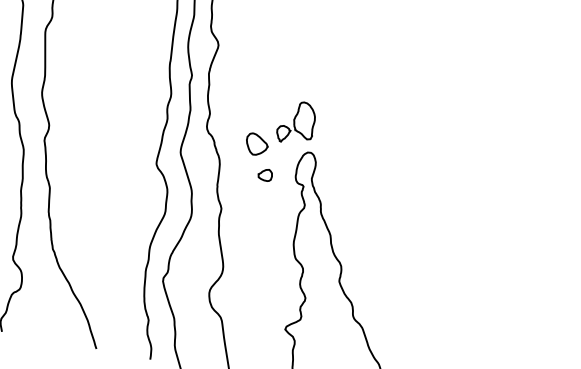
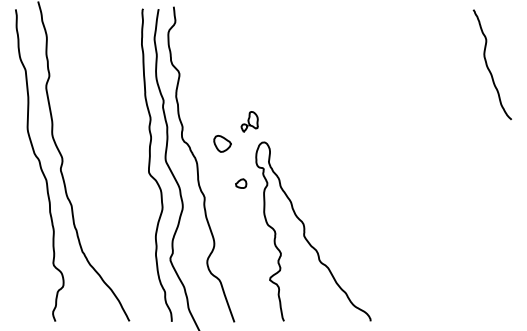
part: (296, 122) -> (249, 121), size x0.6
part: (265, 174) -> (241, 183), moved

